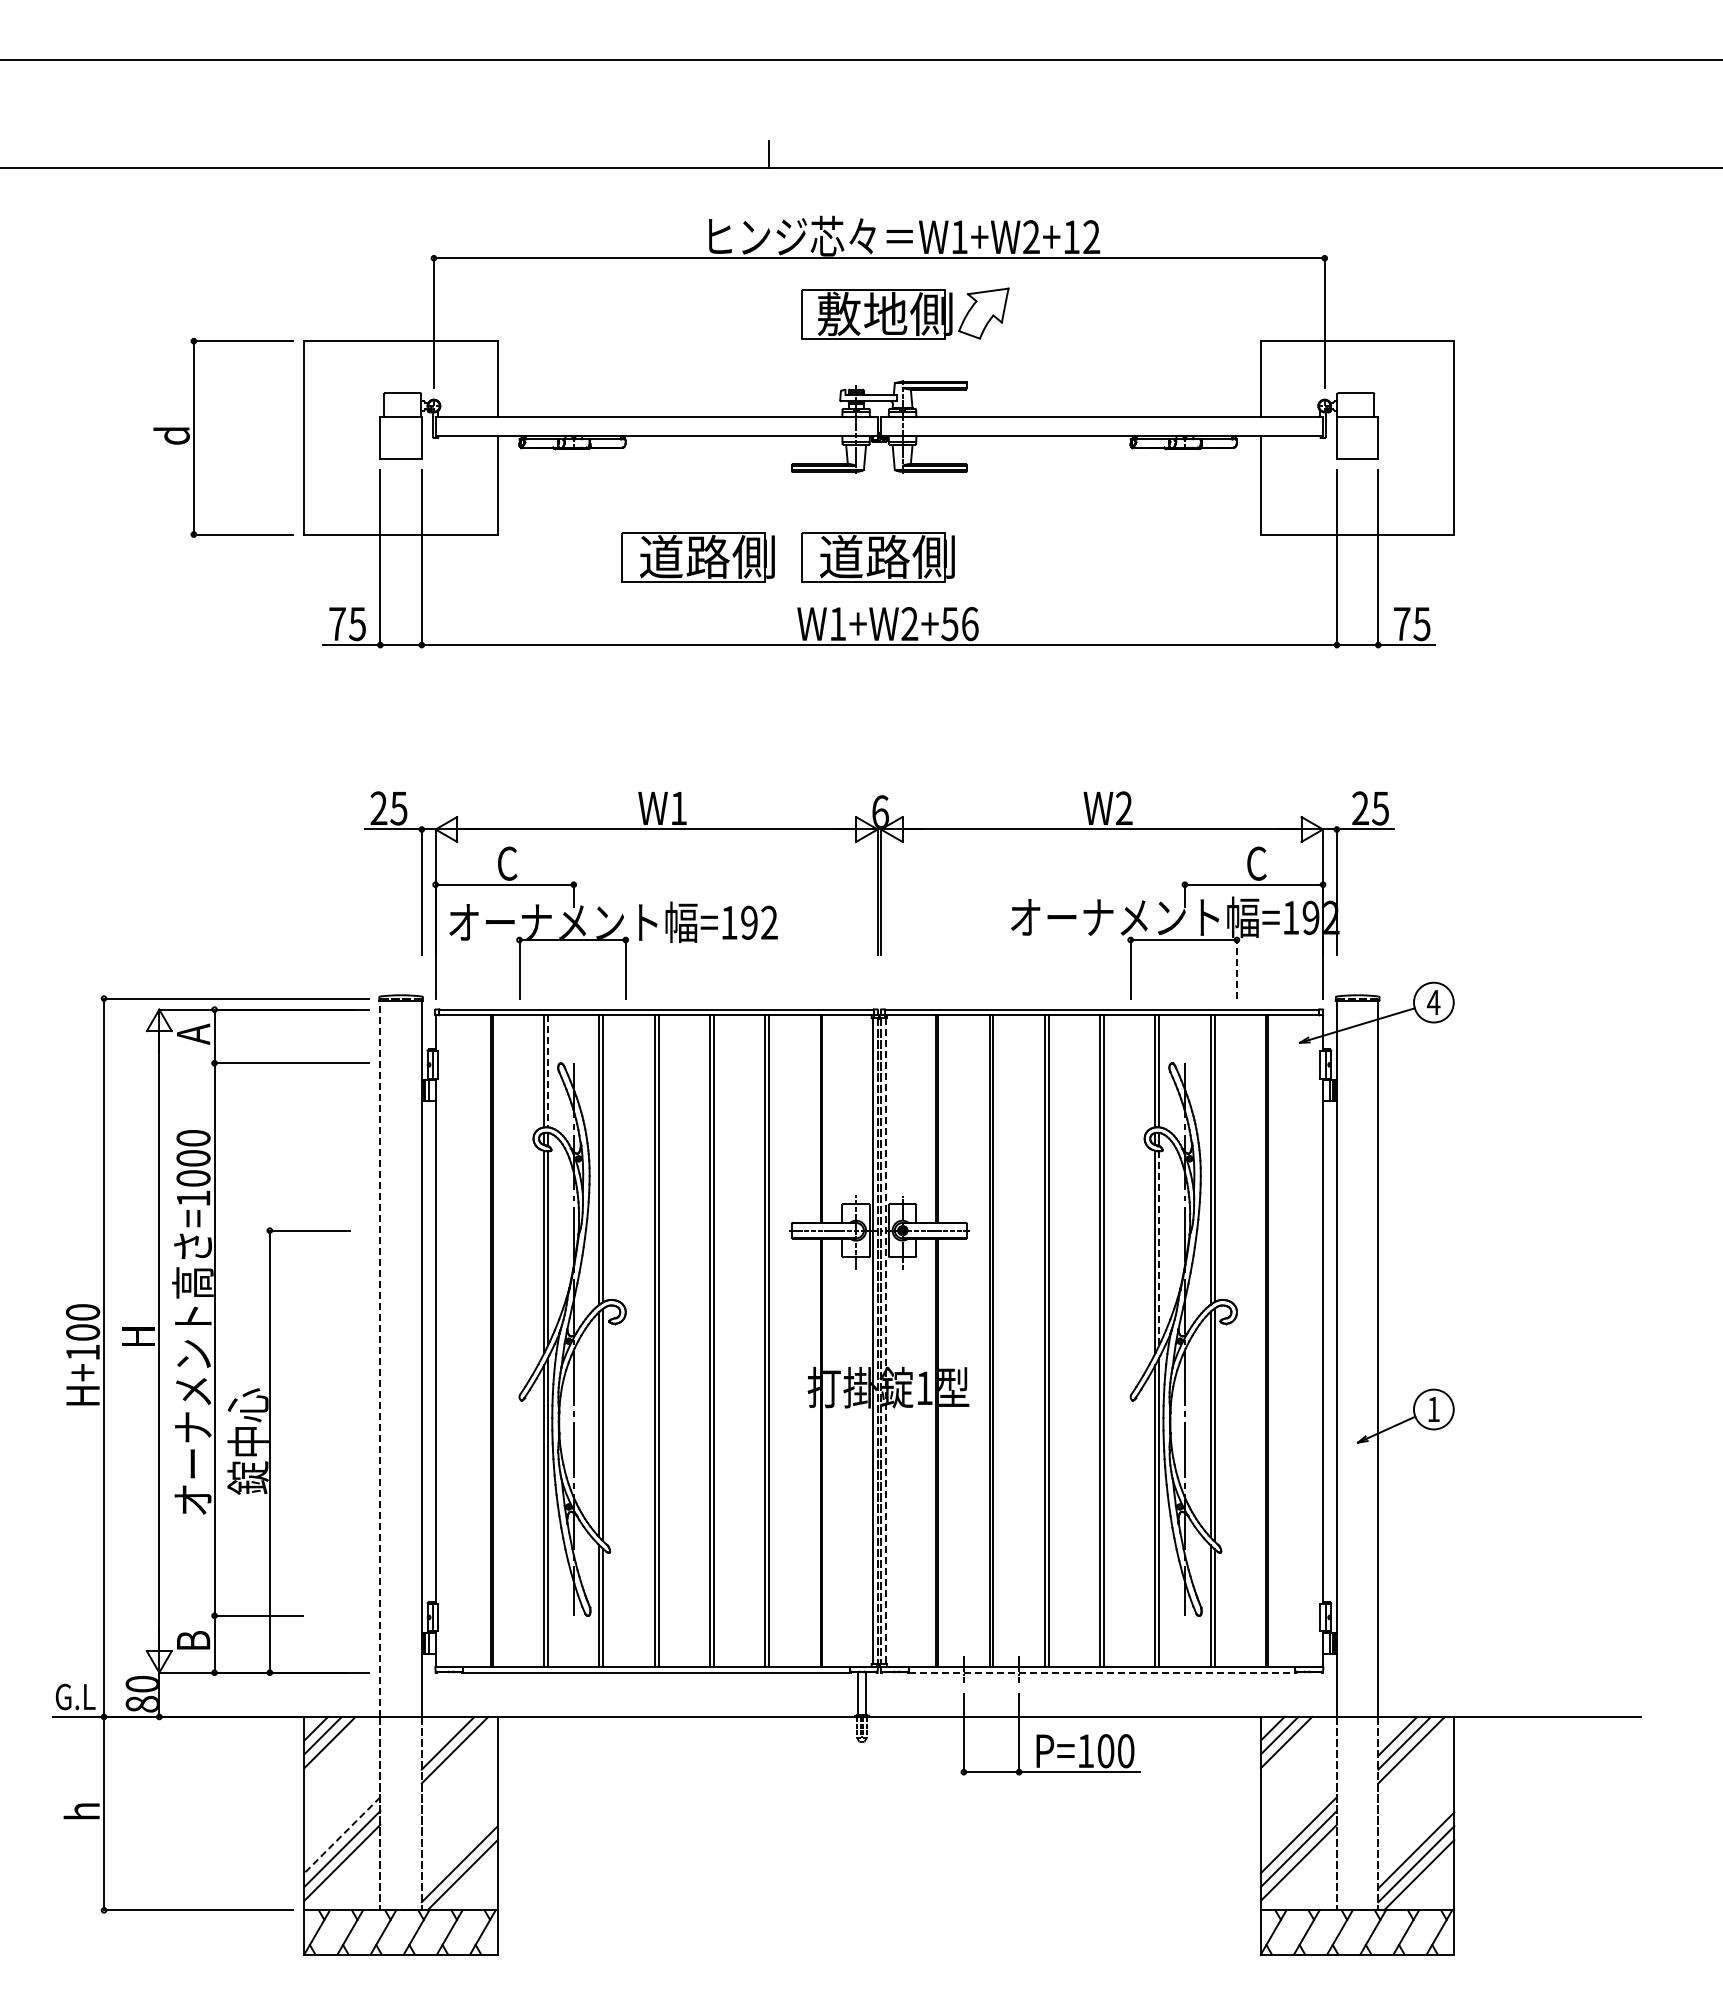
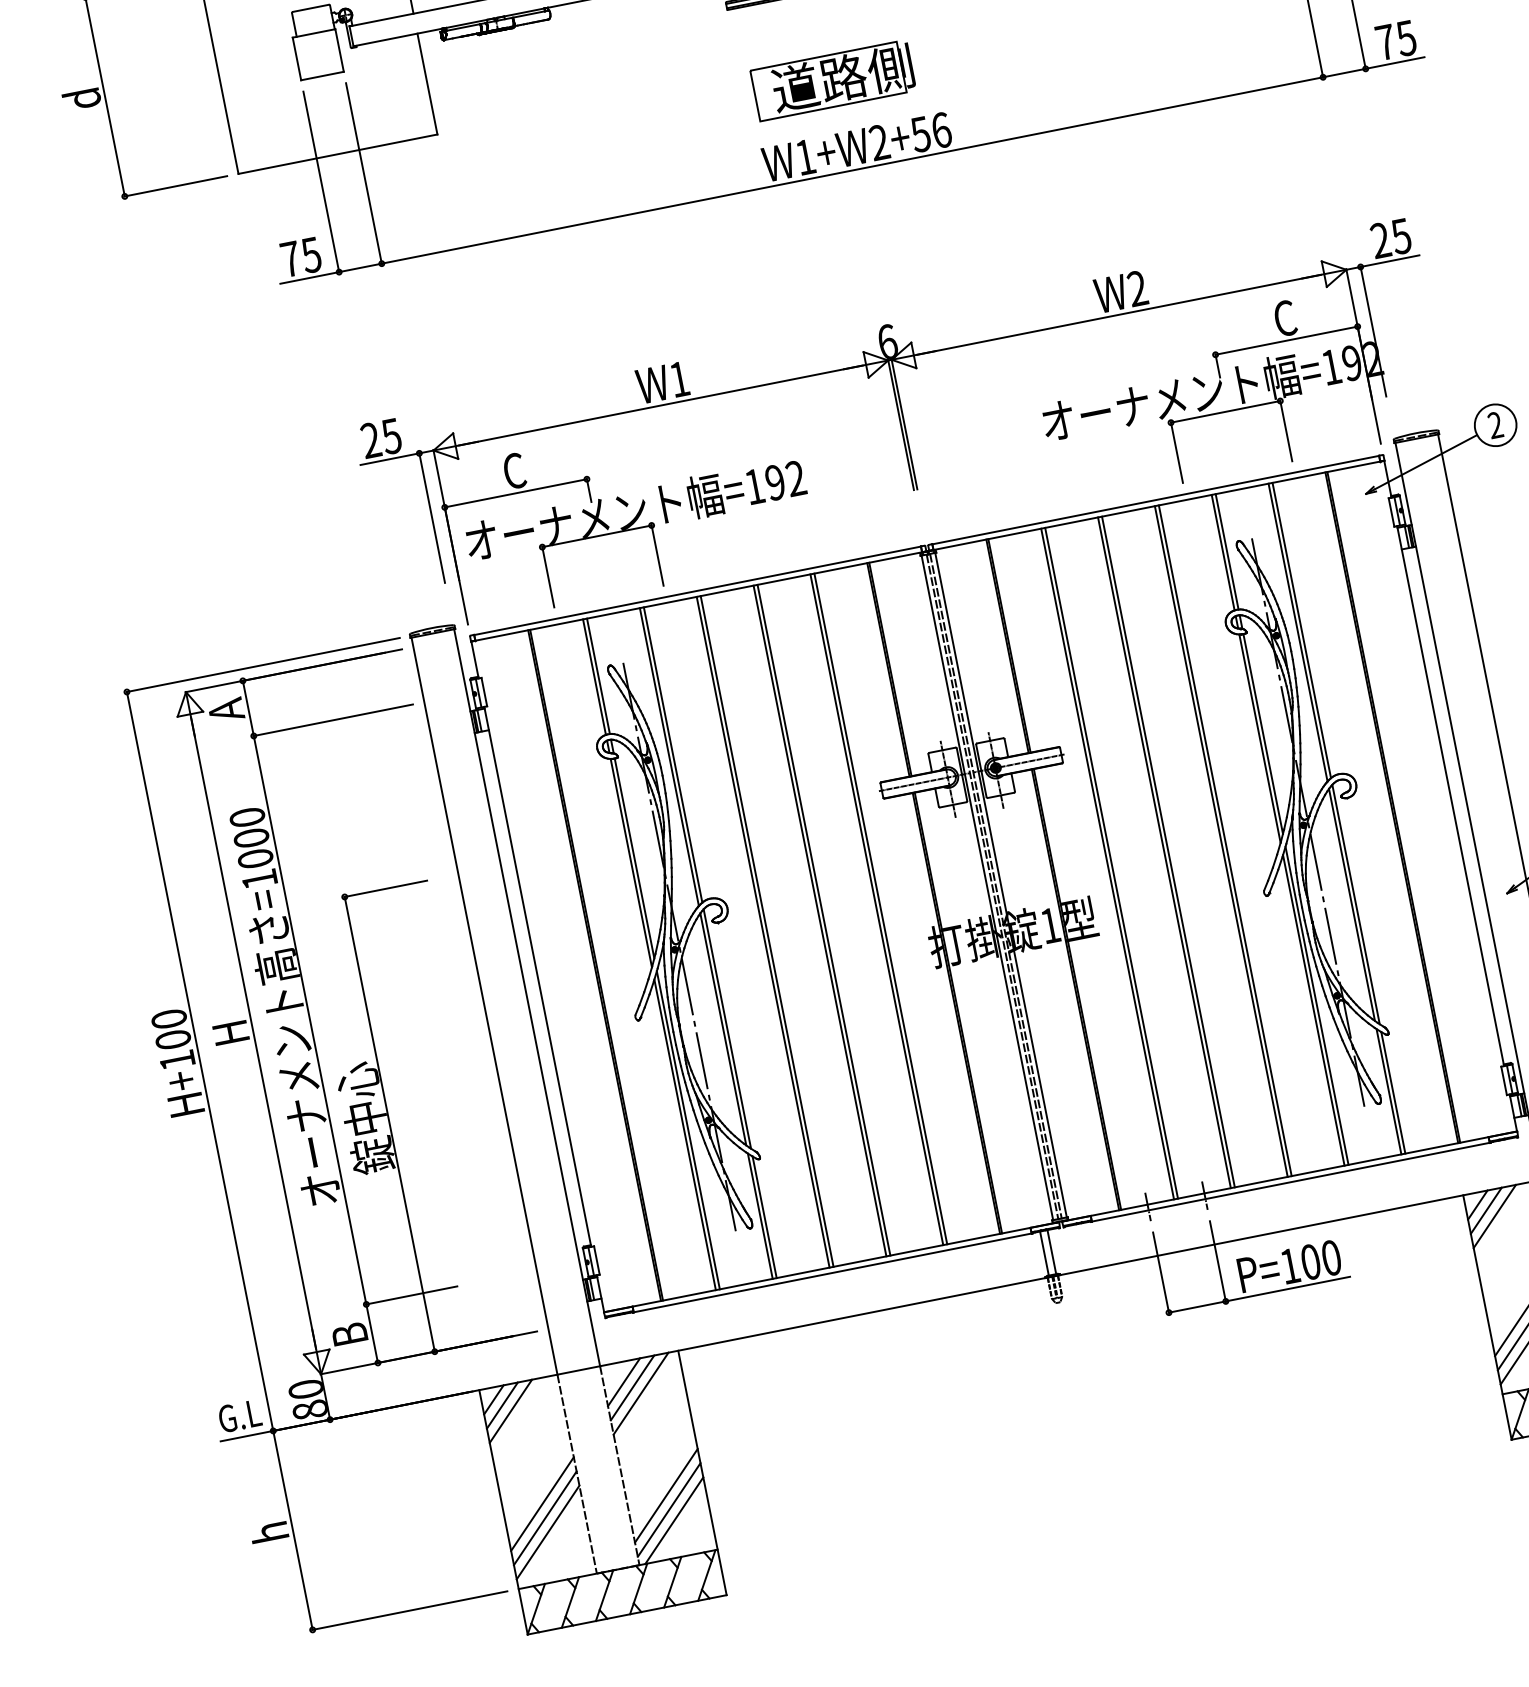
part: (697, 557) -> (647, 117), removed
line: (1236, 969) -> (1285, 431), dashed -> solid
text: (1433, 1001) -> (1495, 424), 4 -> 2
line: (548, 1071) -> (598, 676), dashed -> solid
line: (1159, 1248) -> (1263, 734), dashed -> solid
line: (885, 1341) -> (1000, 885), dashed -> solid
line: (380, 1358) -> (484, 1005), dashed -> solid
line: (1102, 1672) -> (1291, 1181), dashed -> solid
line: (440, 1735) -> (623, 1381), added
line: (342, 1835) -> (542, 1504), dashed -> solid
line: (459, 1850) -> (666, 1495), added

